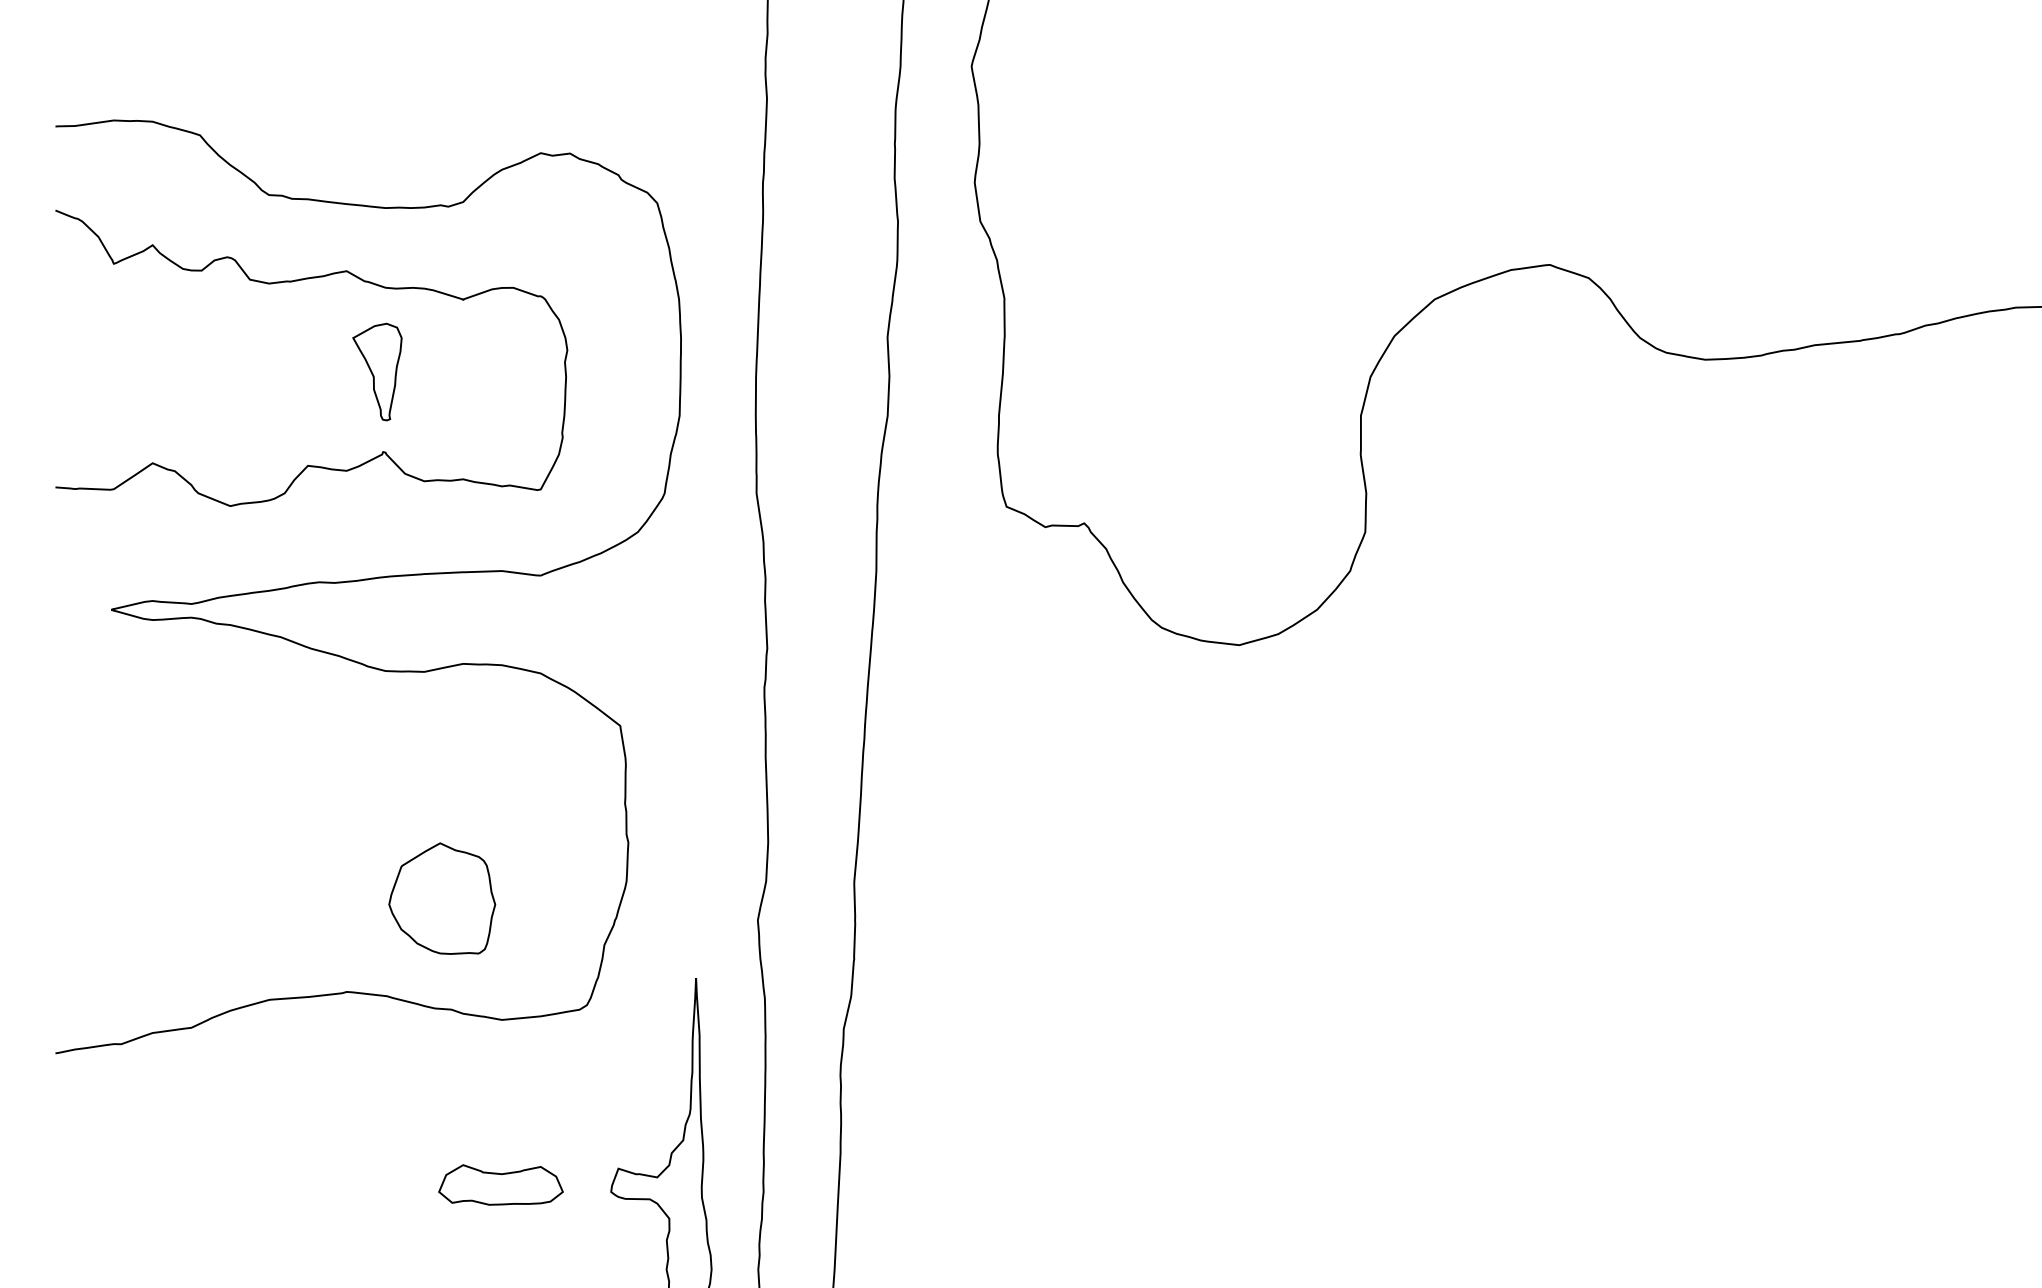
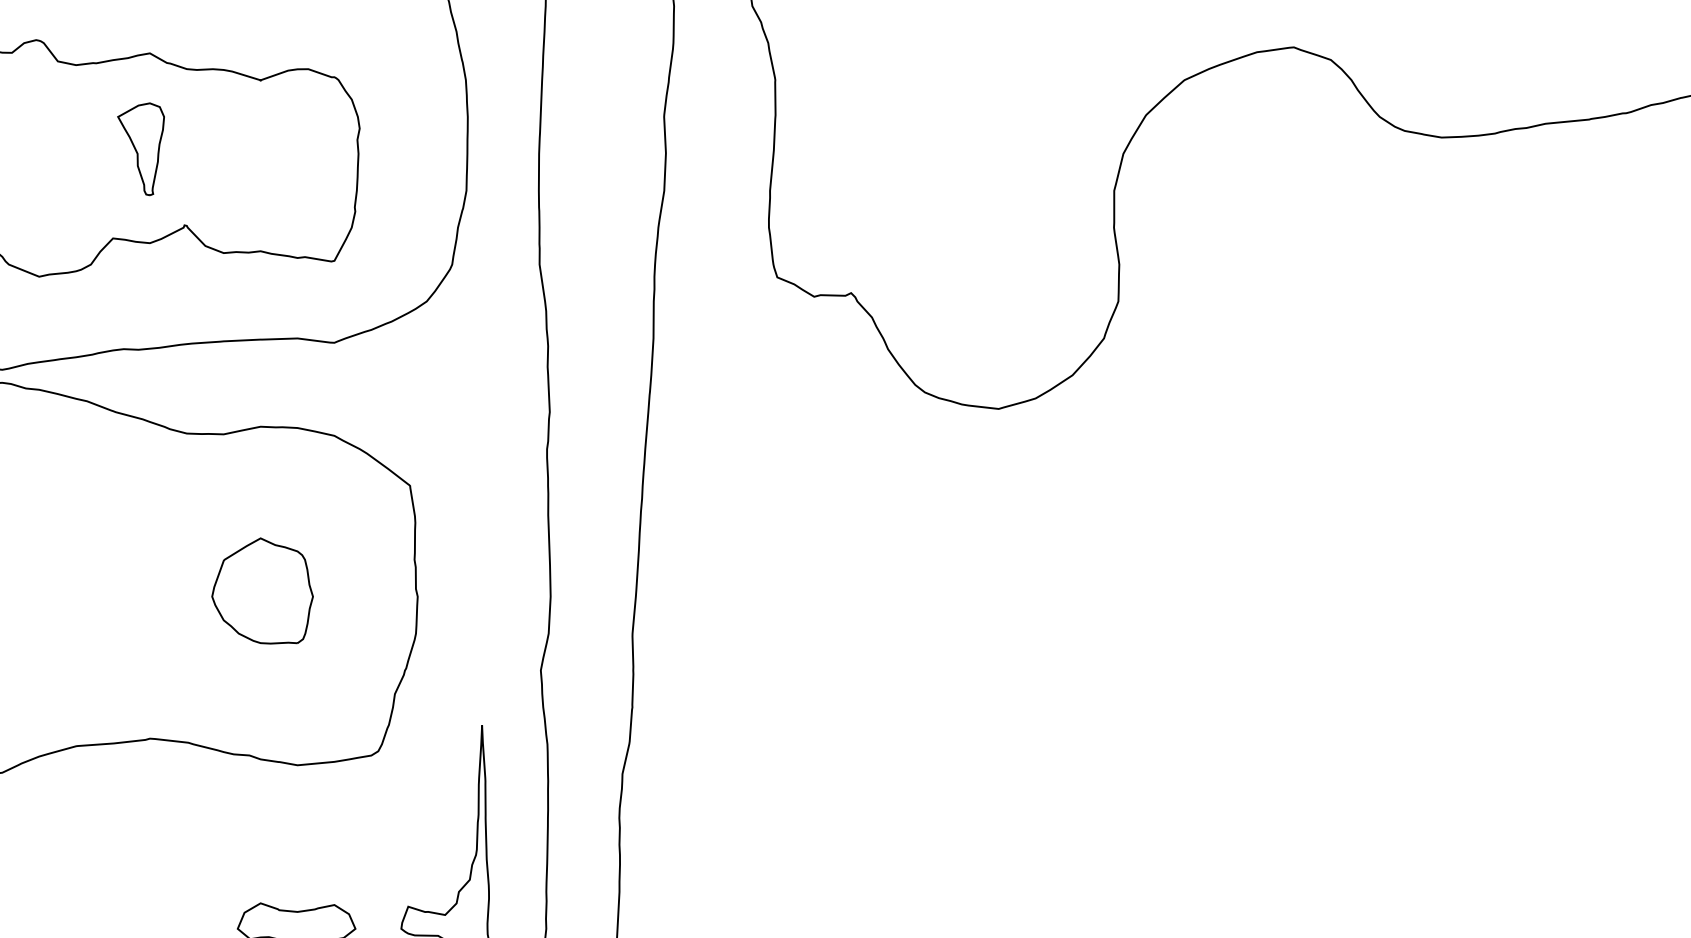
part: (377, 371) -> (141, 148), moved
part: (442, 898) -> (262, 590), moved

